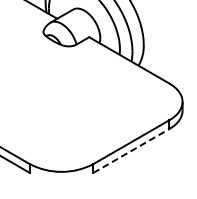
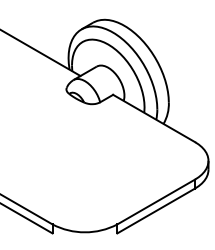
line: (131, 150) -> (156, 210), dashed -> solid

